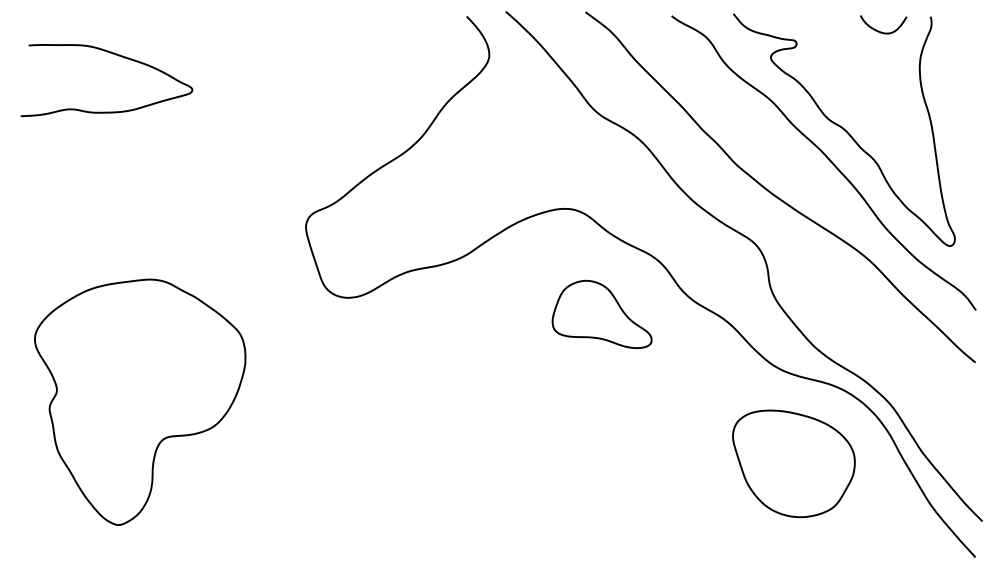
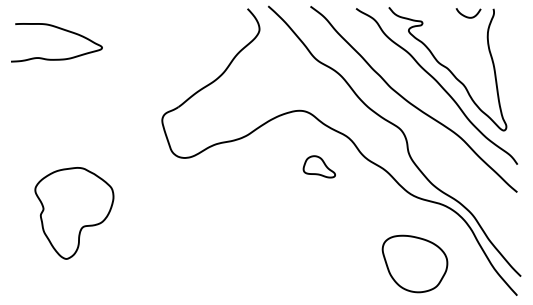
part: (602, 313) -> (319, 166), size x0.6
part: (140, 402) -> (74, 213), size x0.7
part: (792, 462) -> (414, 263), moved

